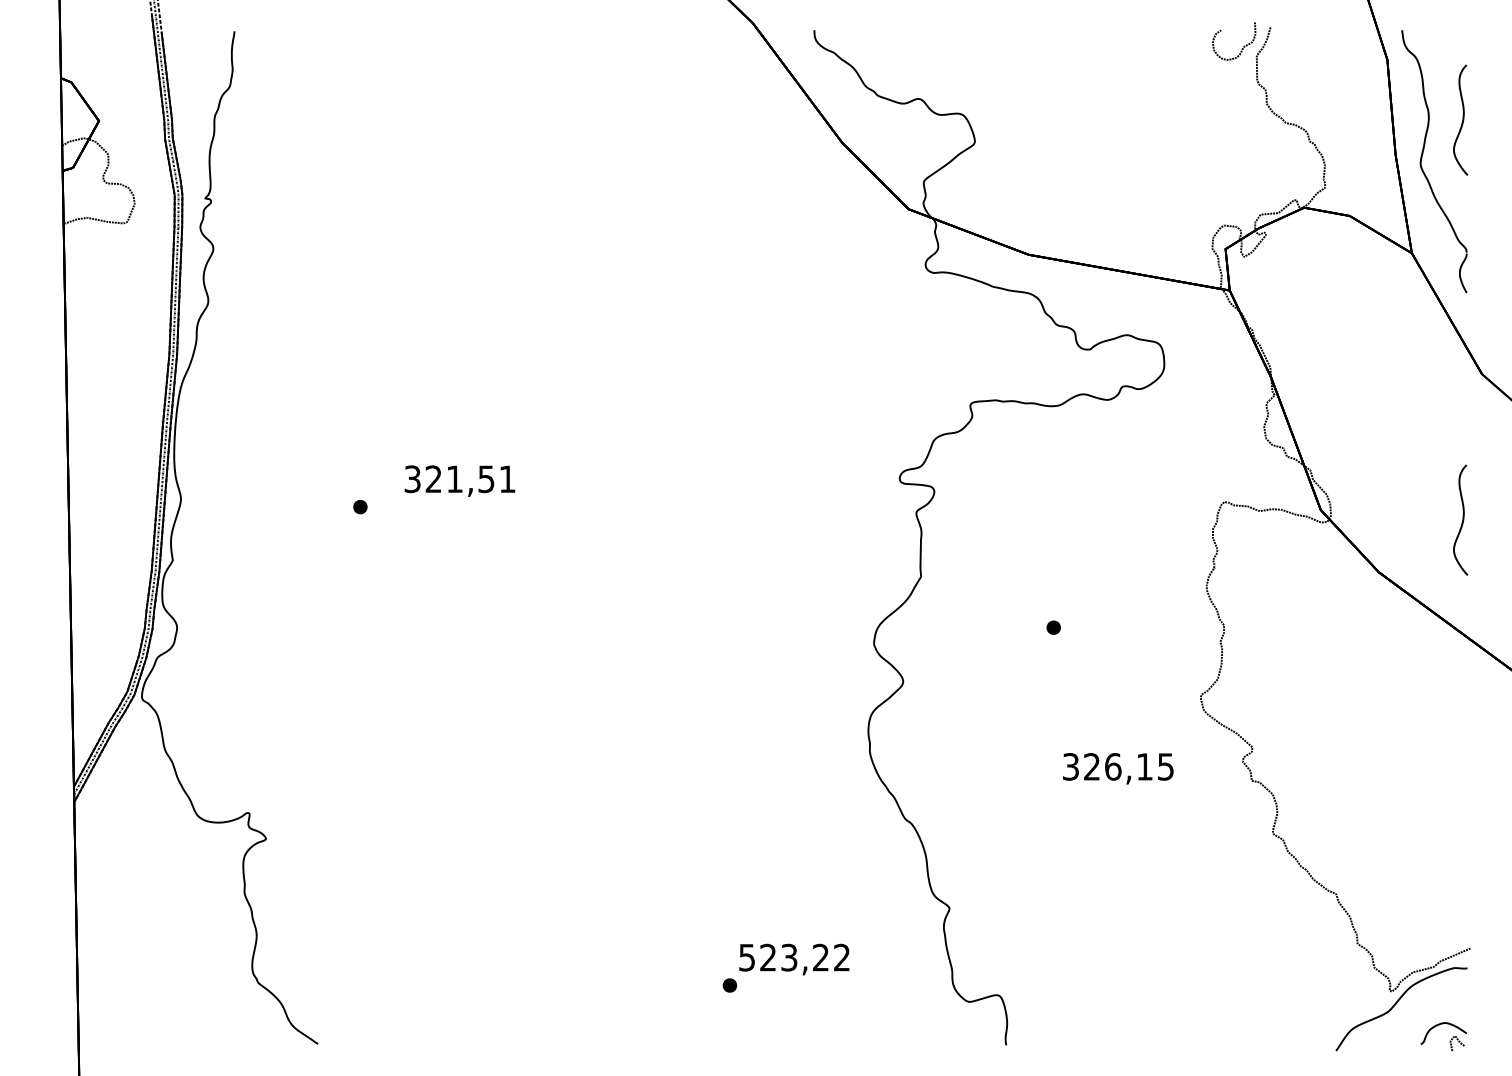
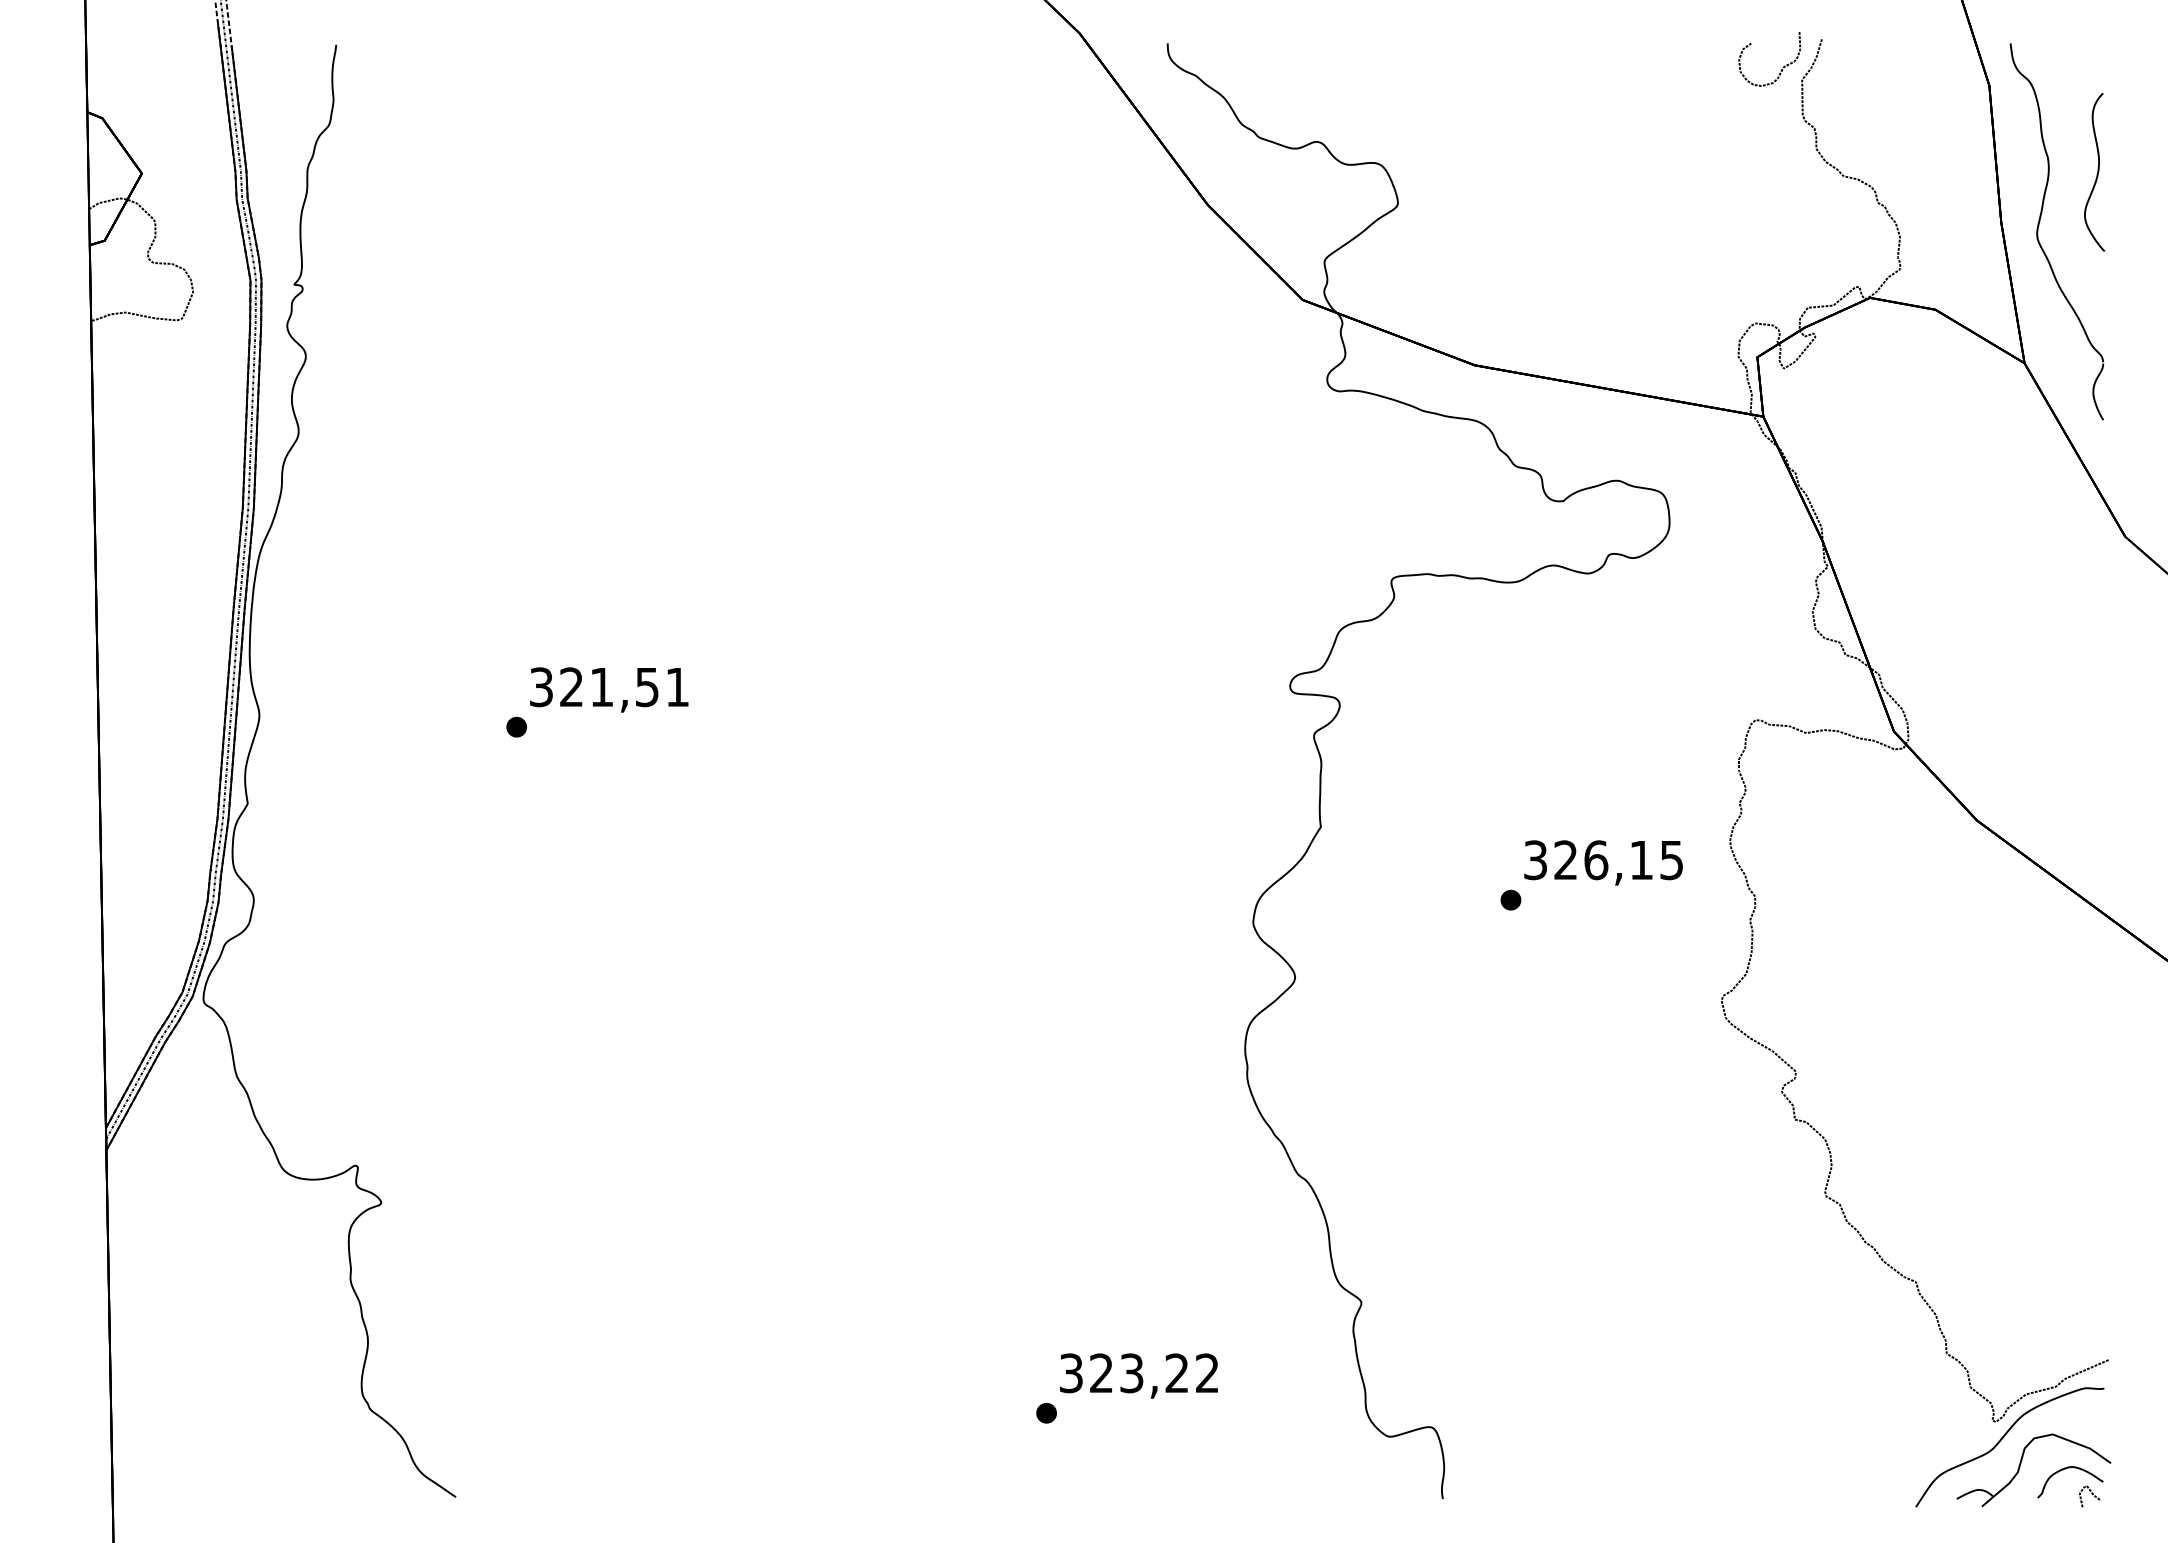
text: (459, 480) -> (608, 689), moved
part: (1460, 519) -> (2094, 744), removed
text: (1118, 768) -> (1603, 862), moved
text: (747, 956) -> (1071, 1371), 523,22 -> 323,22
part: (1409, 1023) -> (2021, 1467), added

